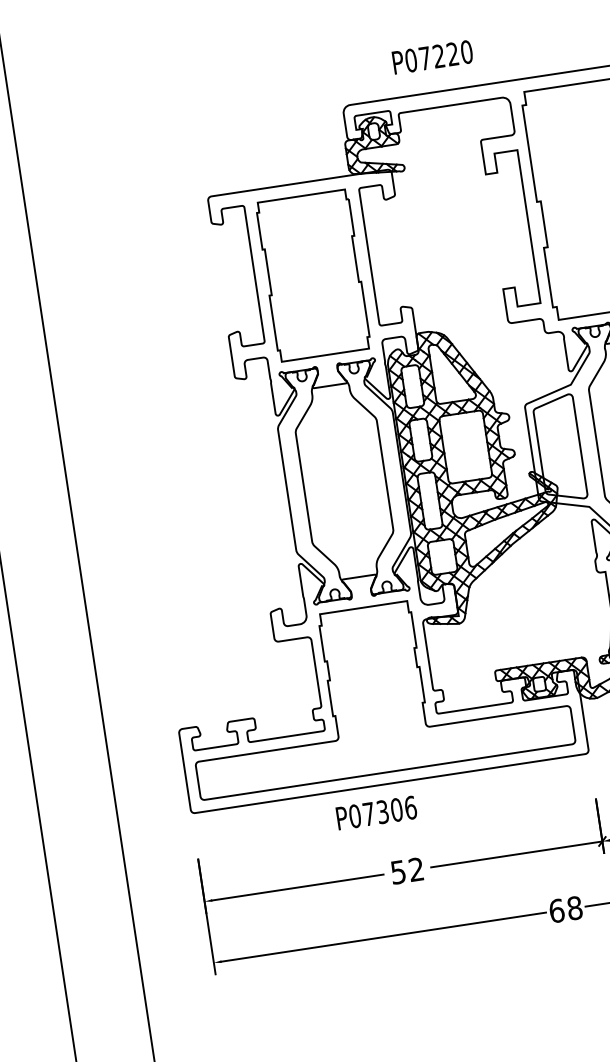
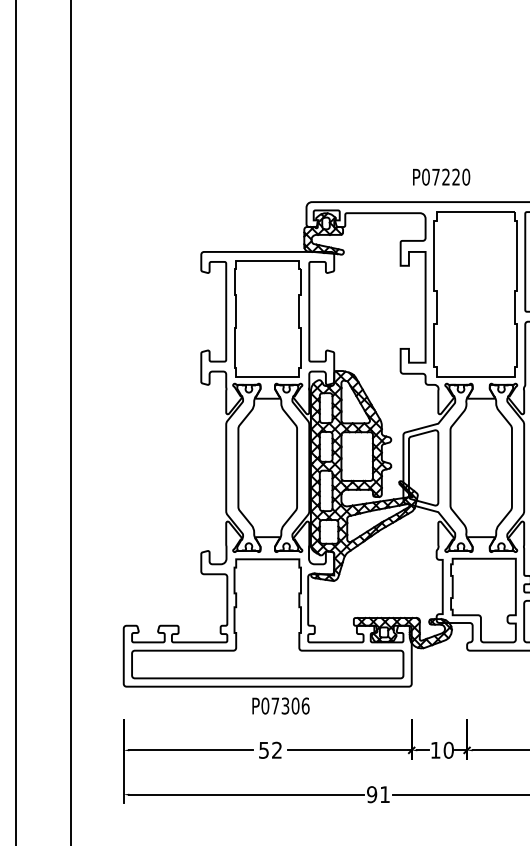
text: (432, 56) -> (441, 176), moved
text: (375, 812) -> (280, 705), moved
text: (565, 909) -> (378, 794), 68 -> 91

